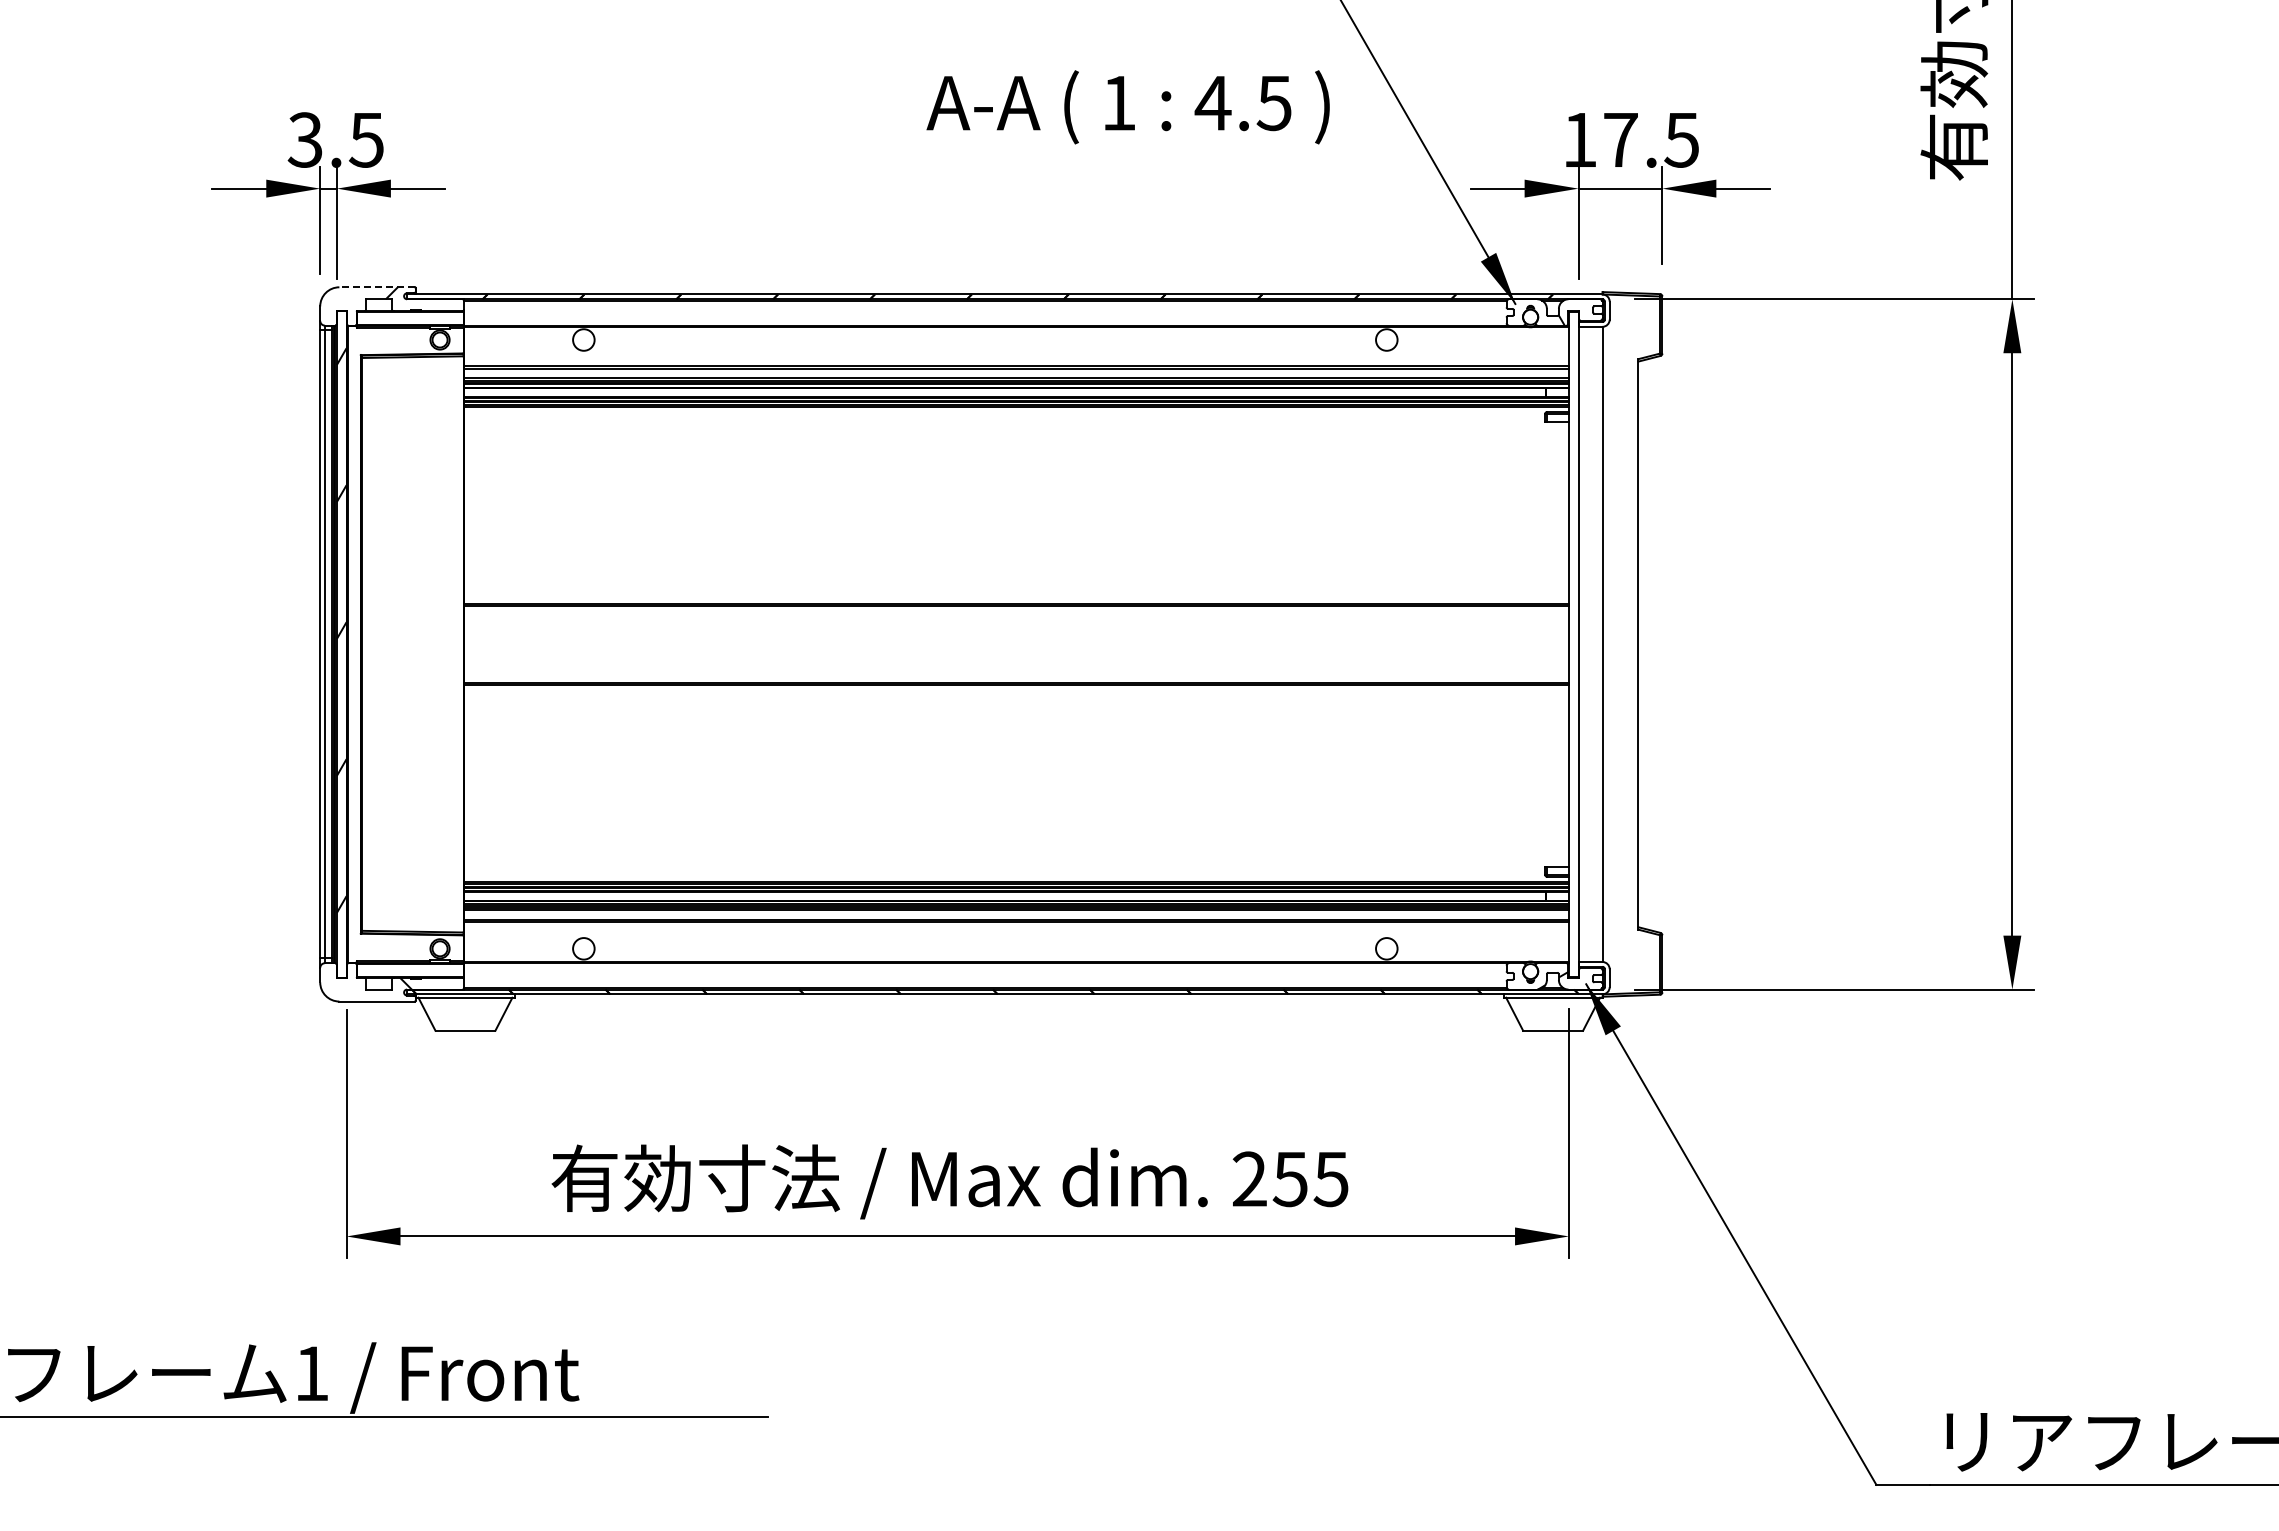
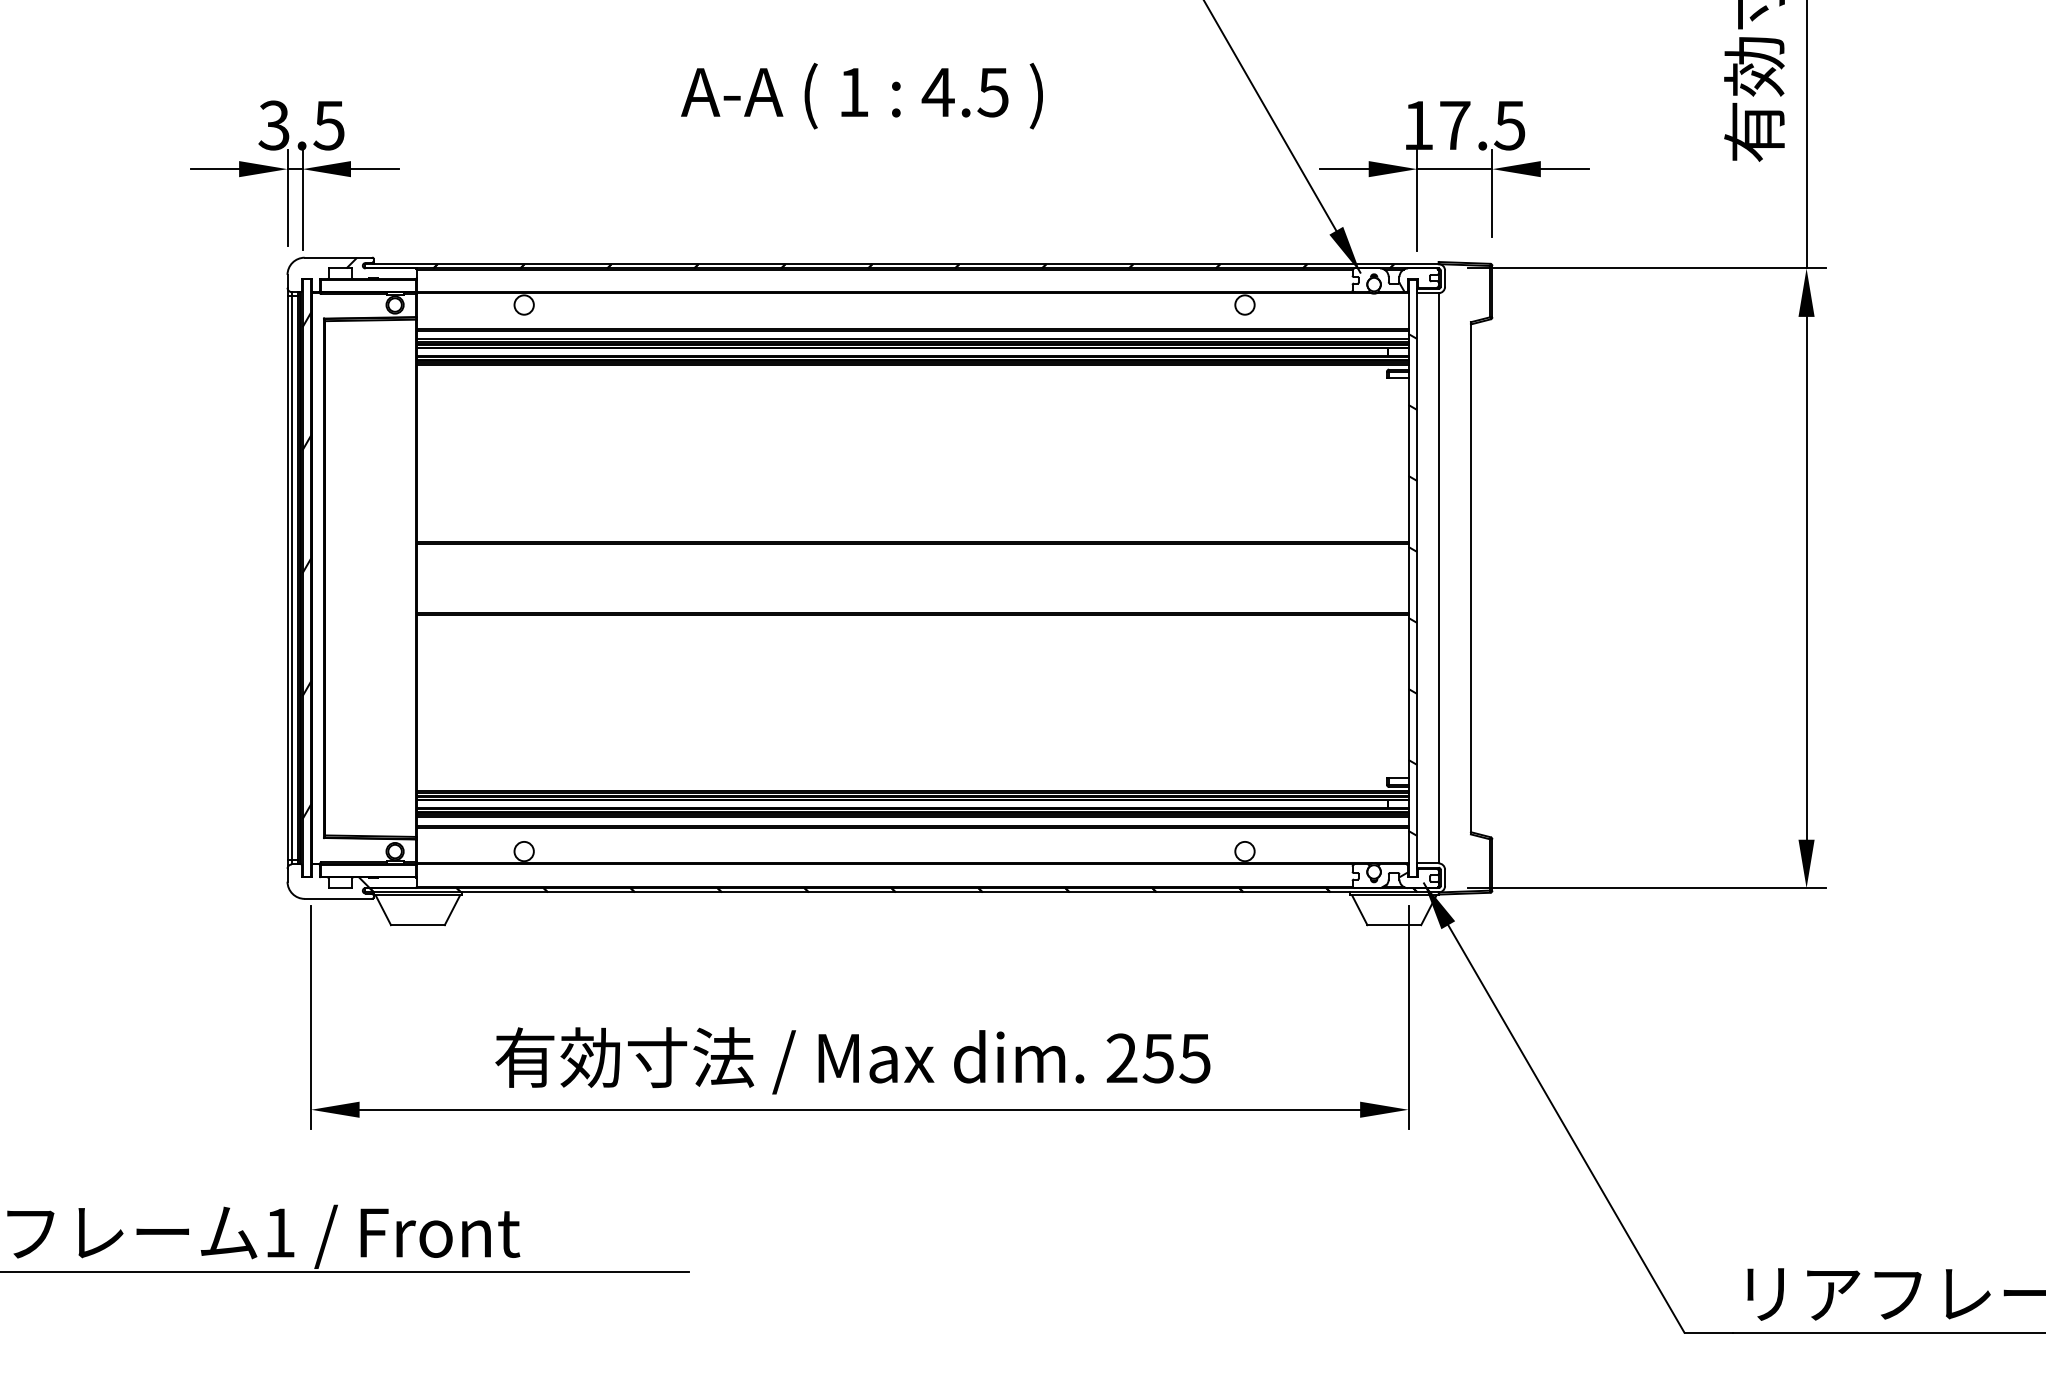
text: (1127, 107) -> (861, 96), moved
line: (377, 287) -> (338, 257), dashed -> solid
hatch: (1573, 651) -> (1412, 584), added

